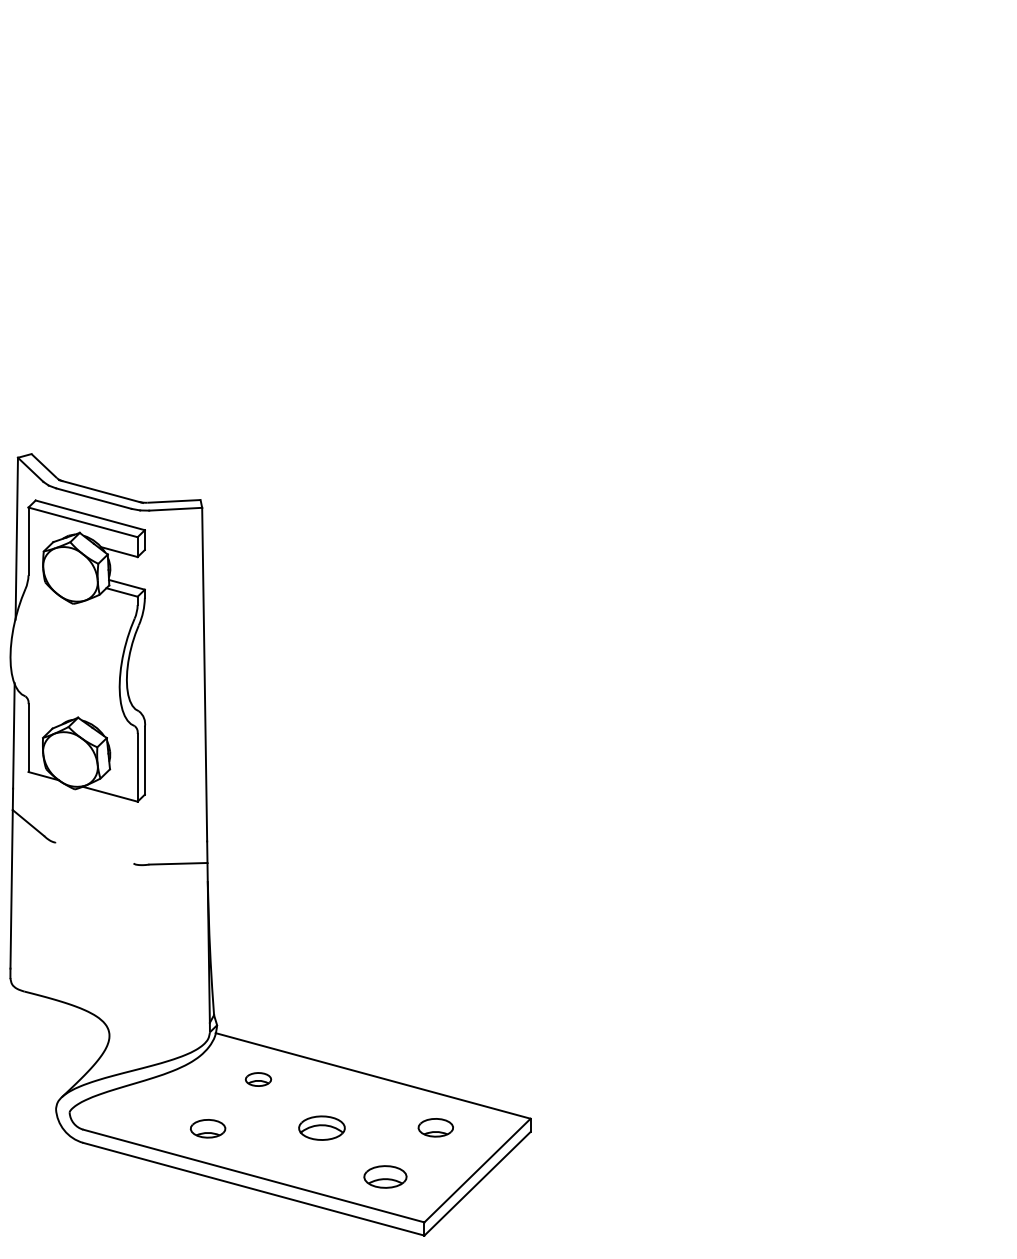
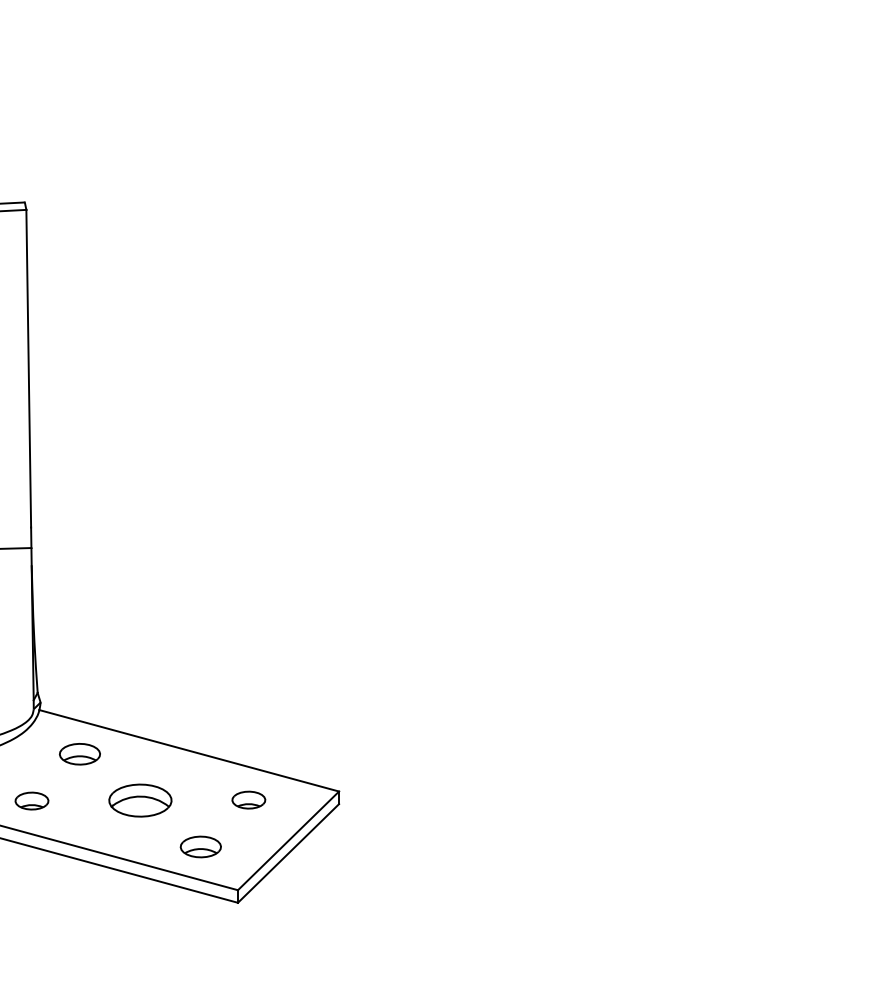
part: (258, 1079) -> (79, 754), size x1.67
part: (321, 1127) -> (139, 799), size x1.43

